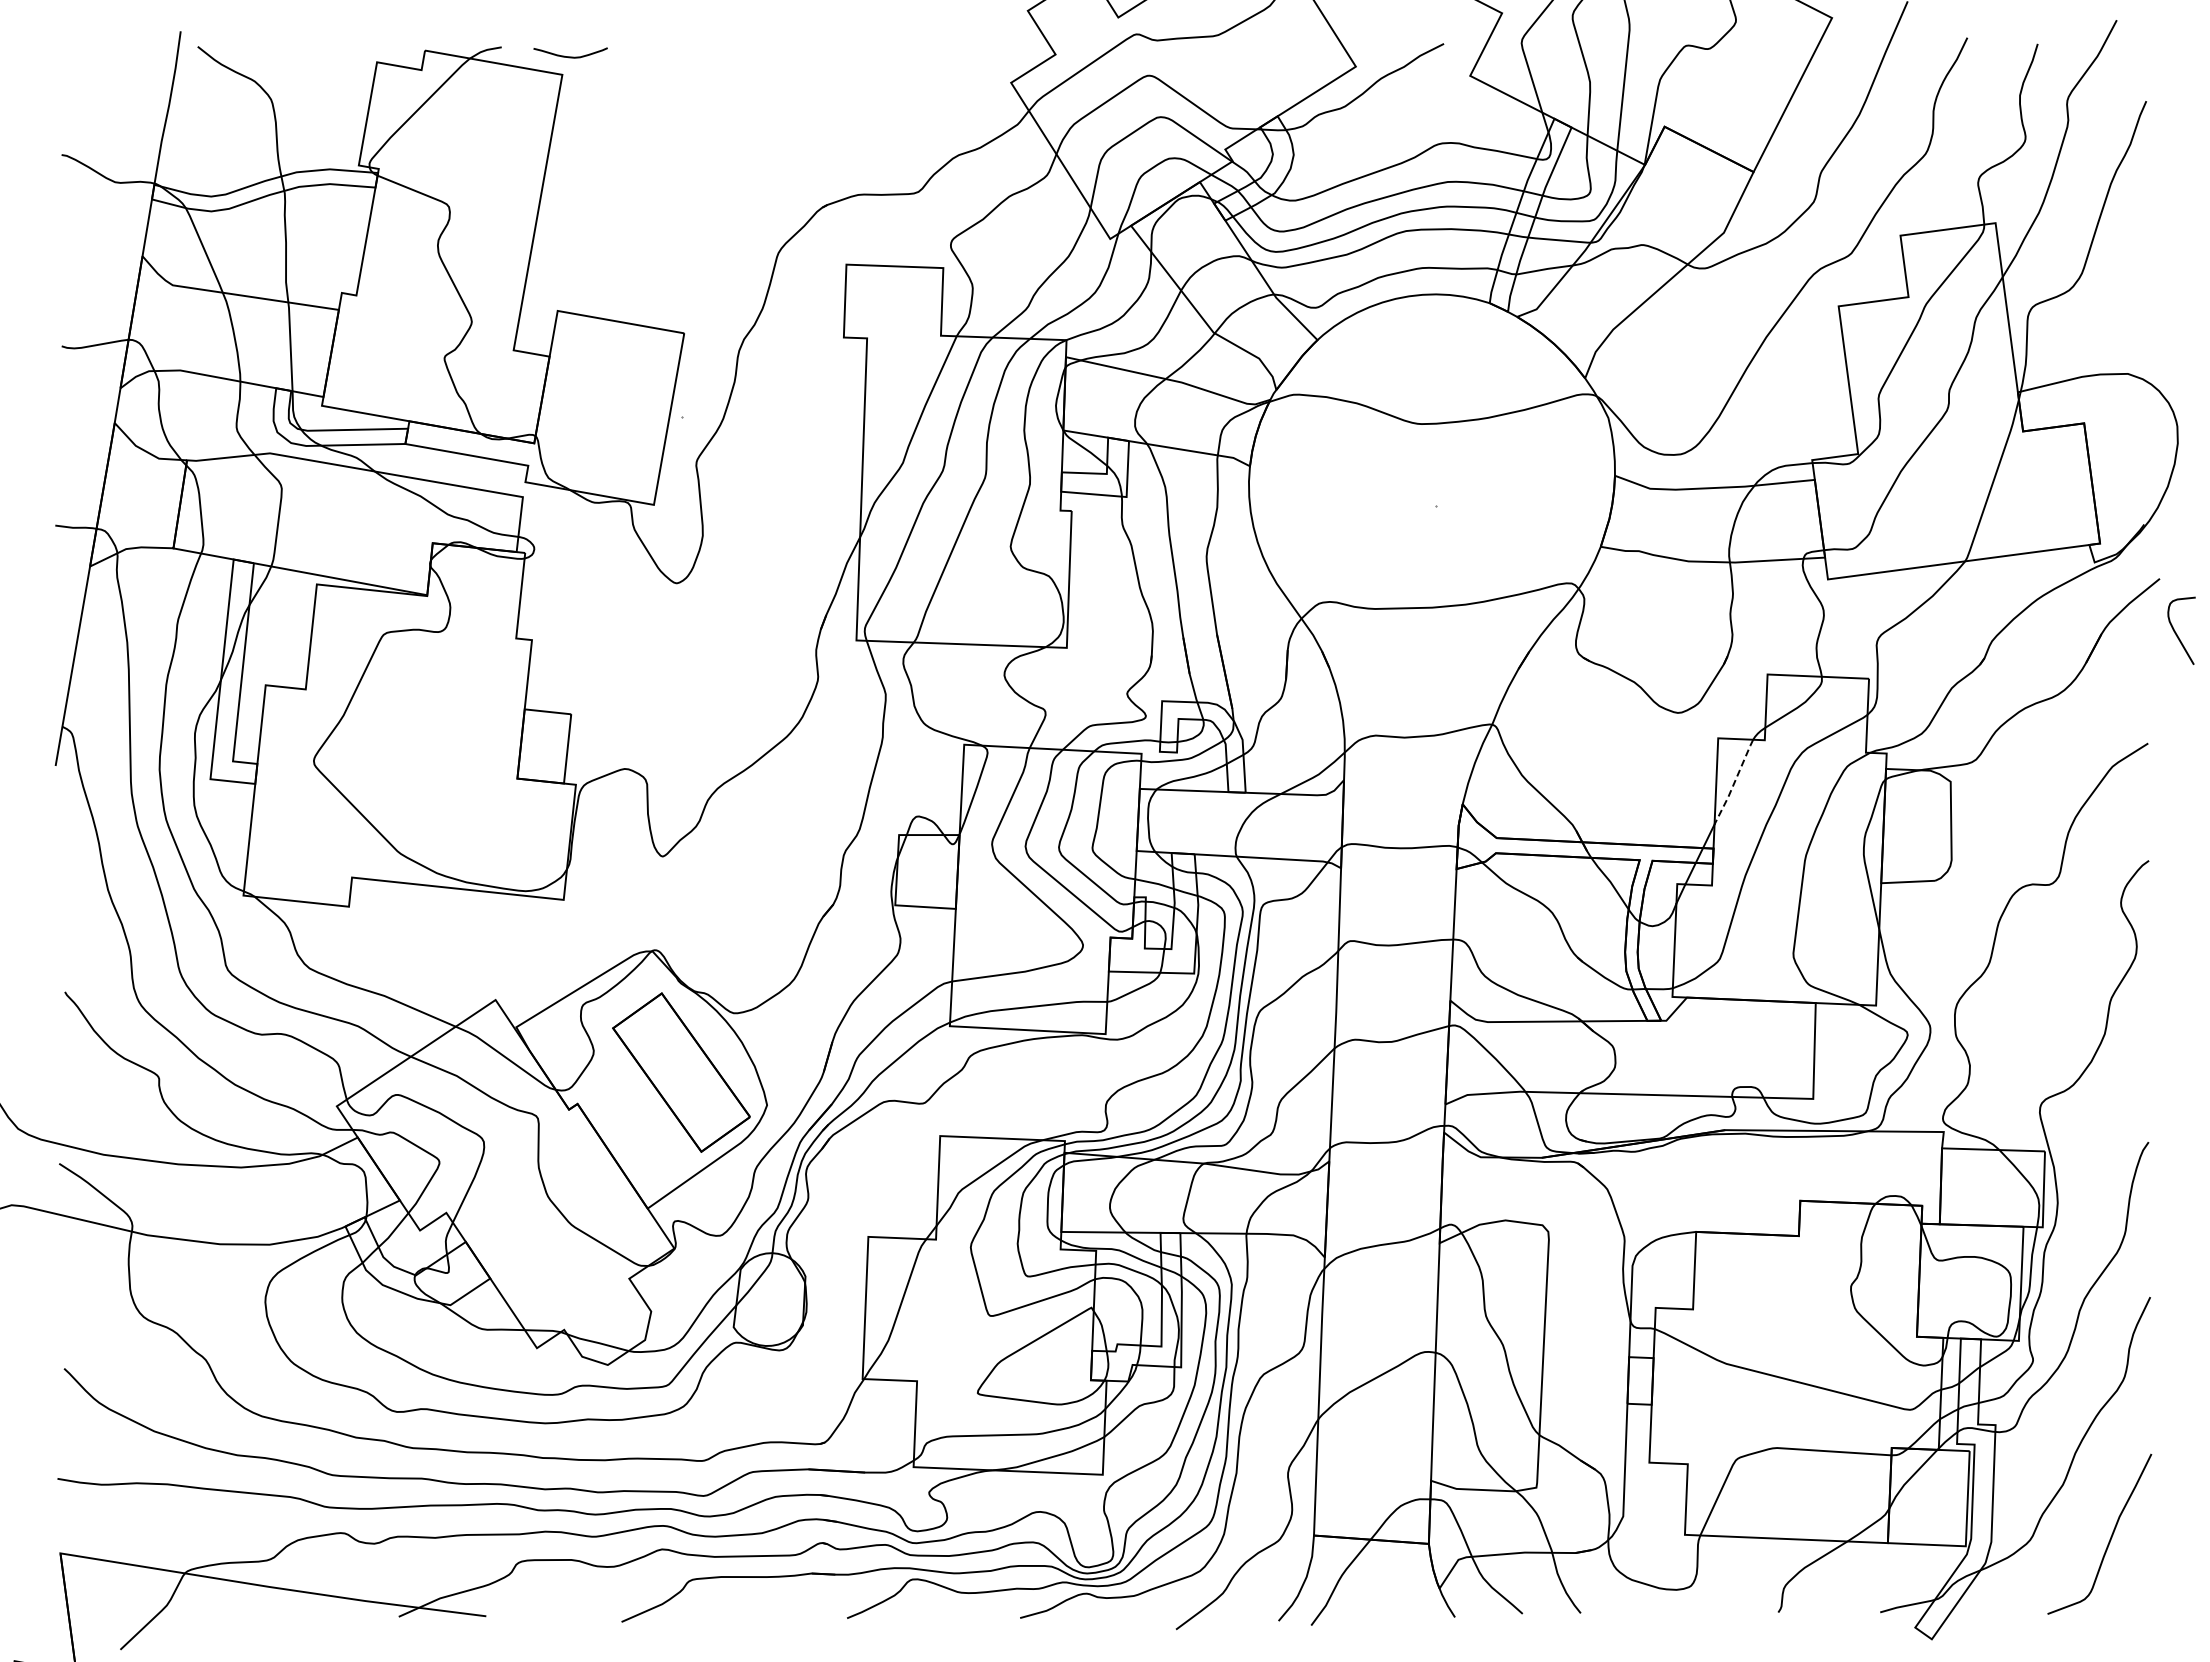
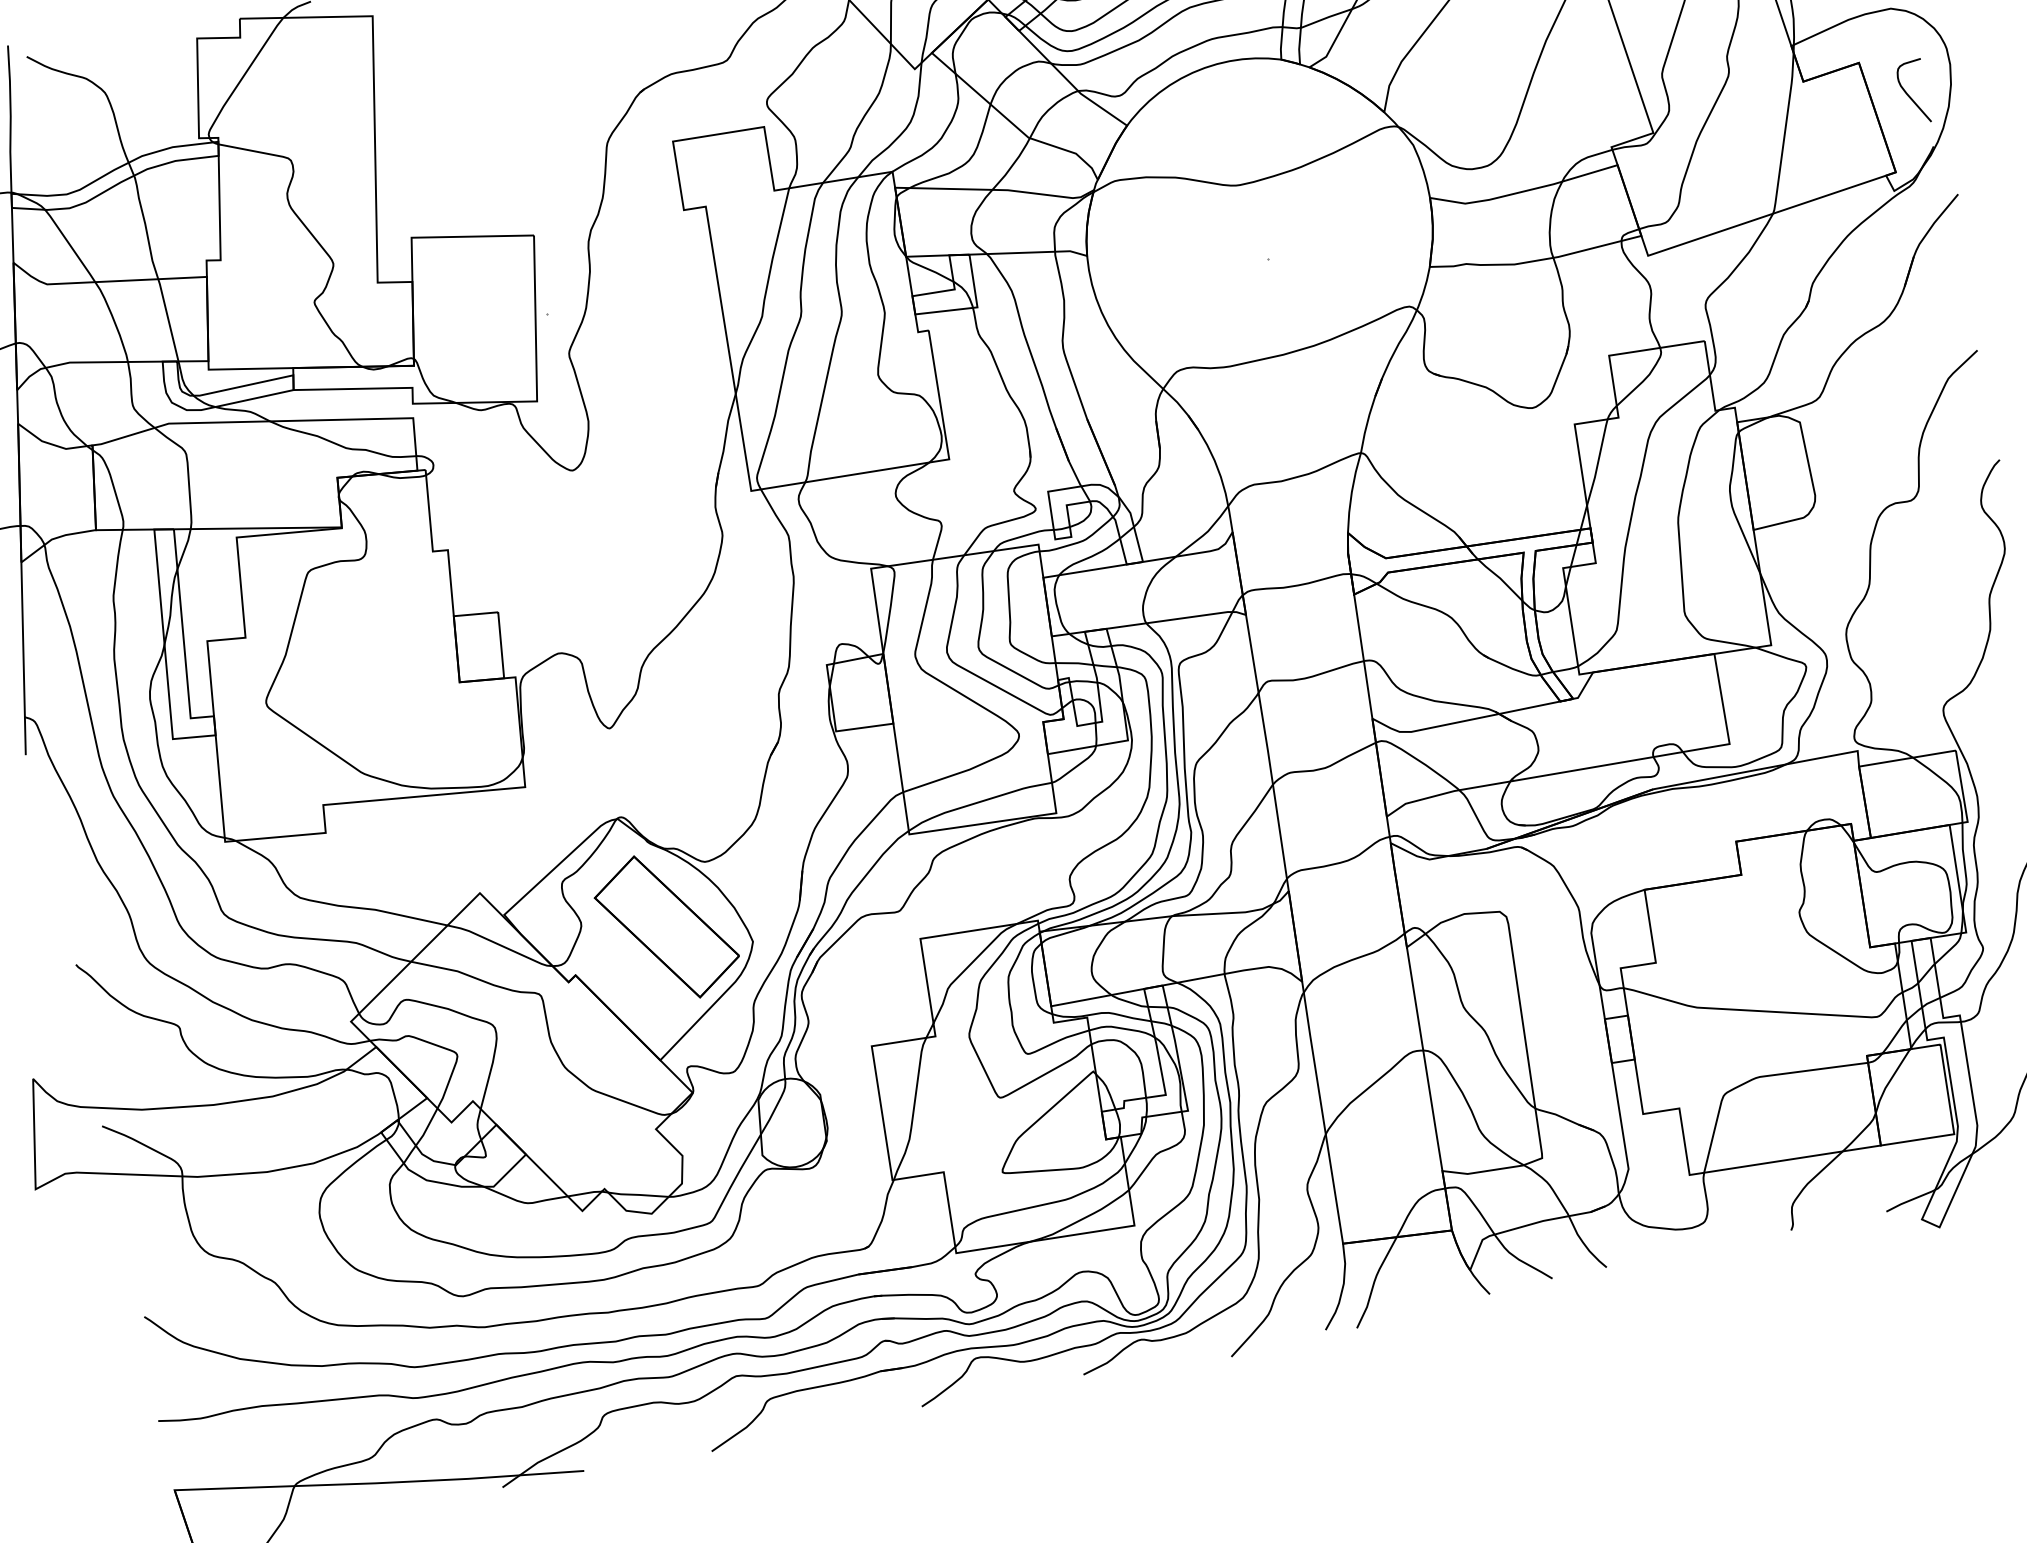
curve: (2176, 632) -> (1909, 94), moved
line: (1734, 782) -> (1598, 462), dashed -> solid

